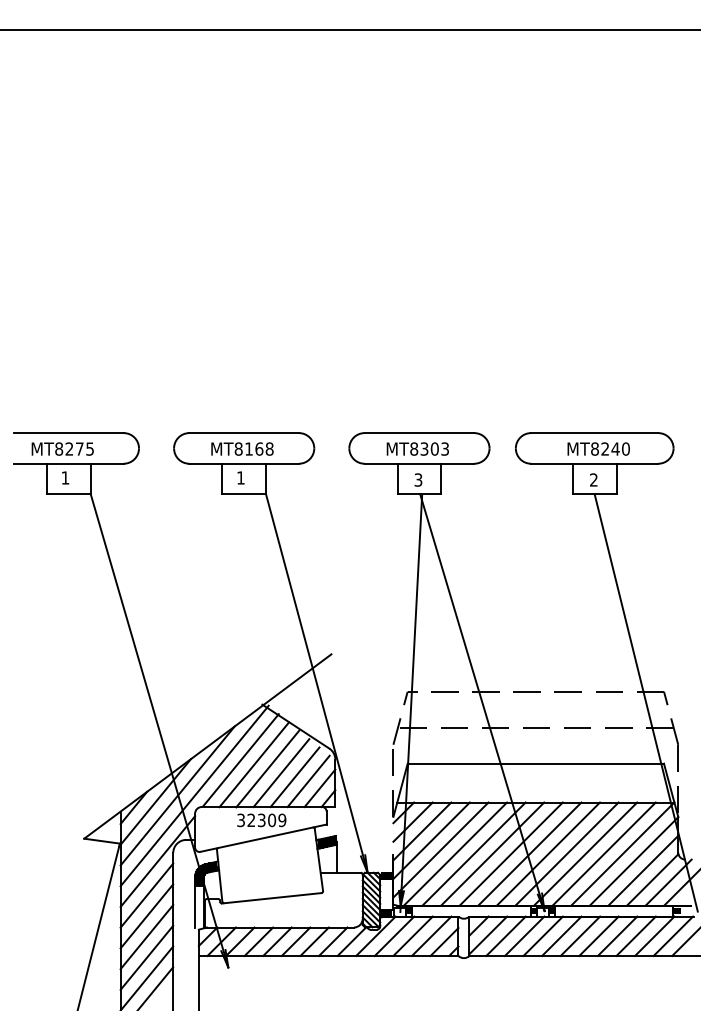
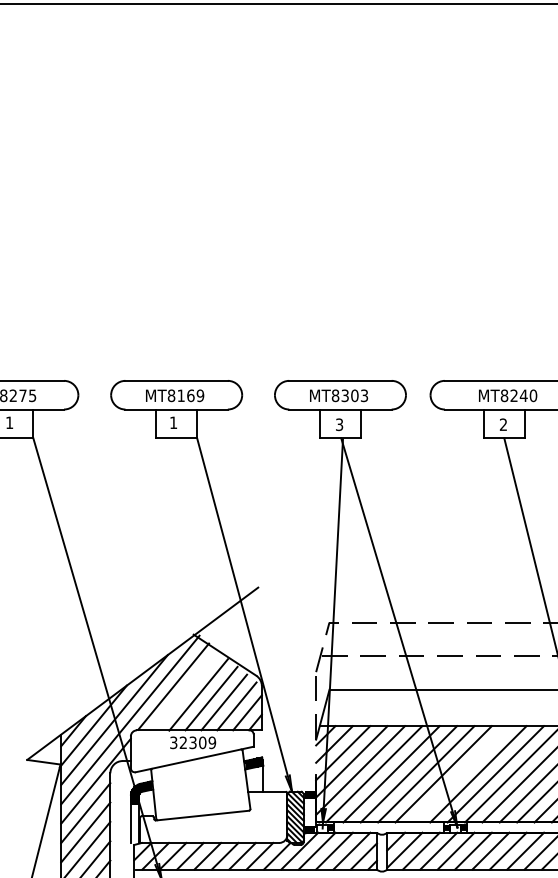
text: (269, 448) -> (200, 395), MT8168 -> MT8169
line: (254, 764) -> (186, 690), removed
line: (548, 853) -> (461, 773), removed

